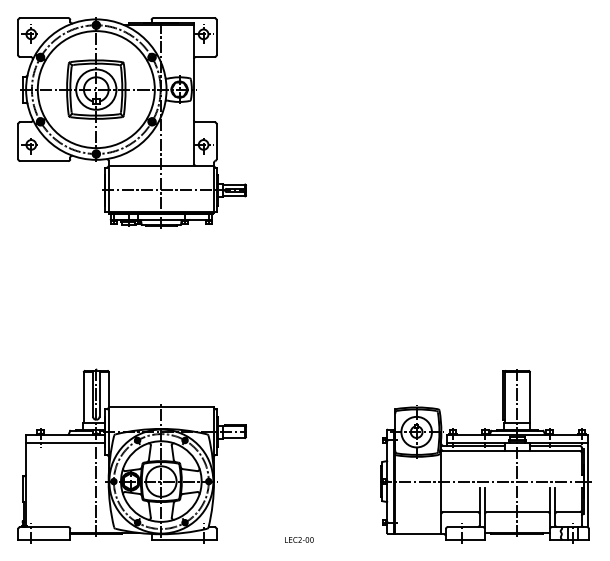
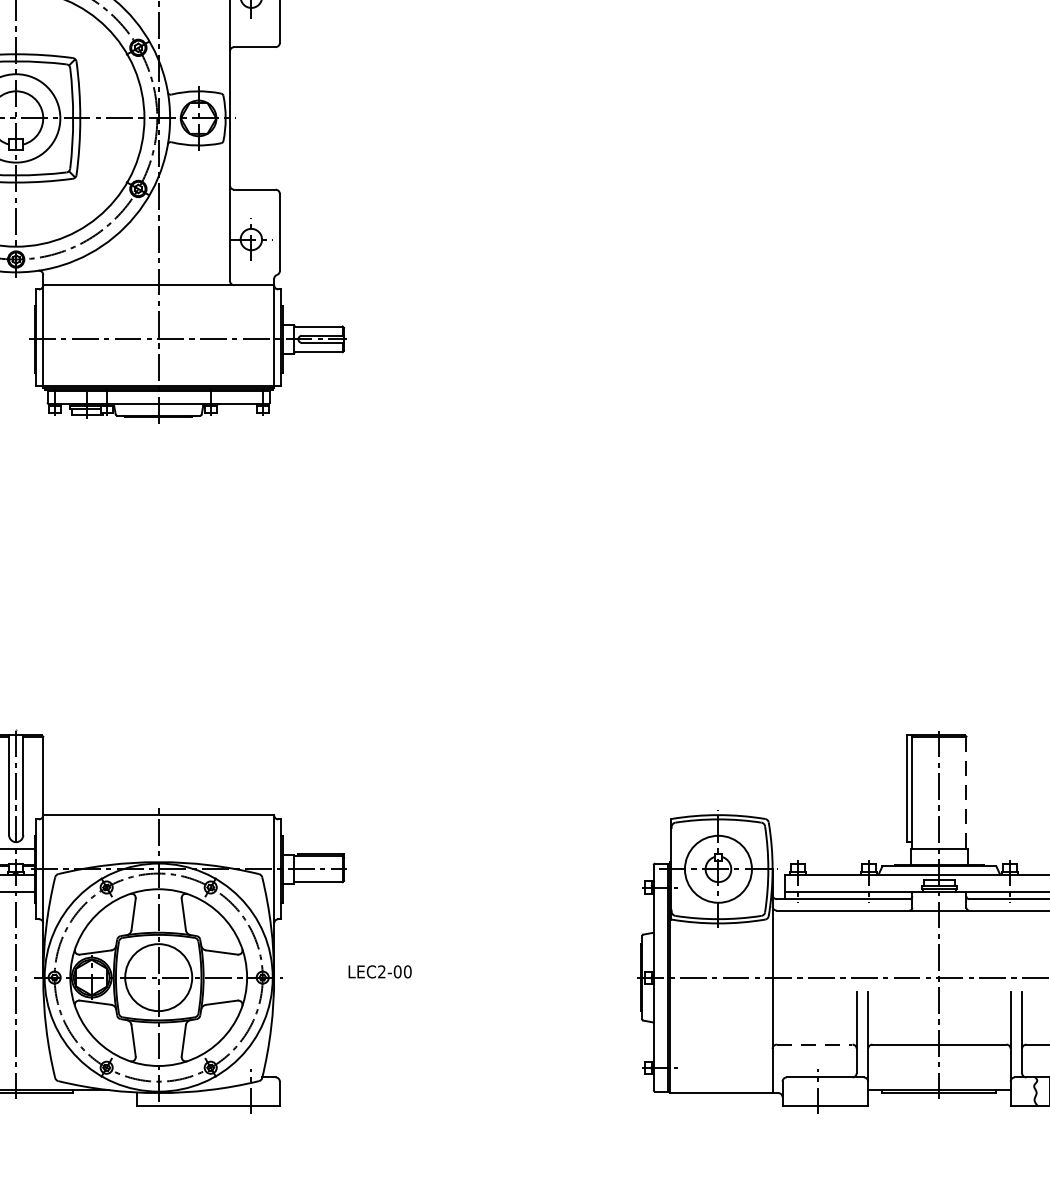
line: (529, 397) -> (965, 793), solid -> dashed
line: (461, 512) -> (816, 1045), solid -> dashed
text: (299, 539) -> (380, 970), moved

